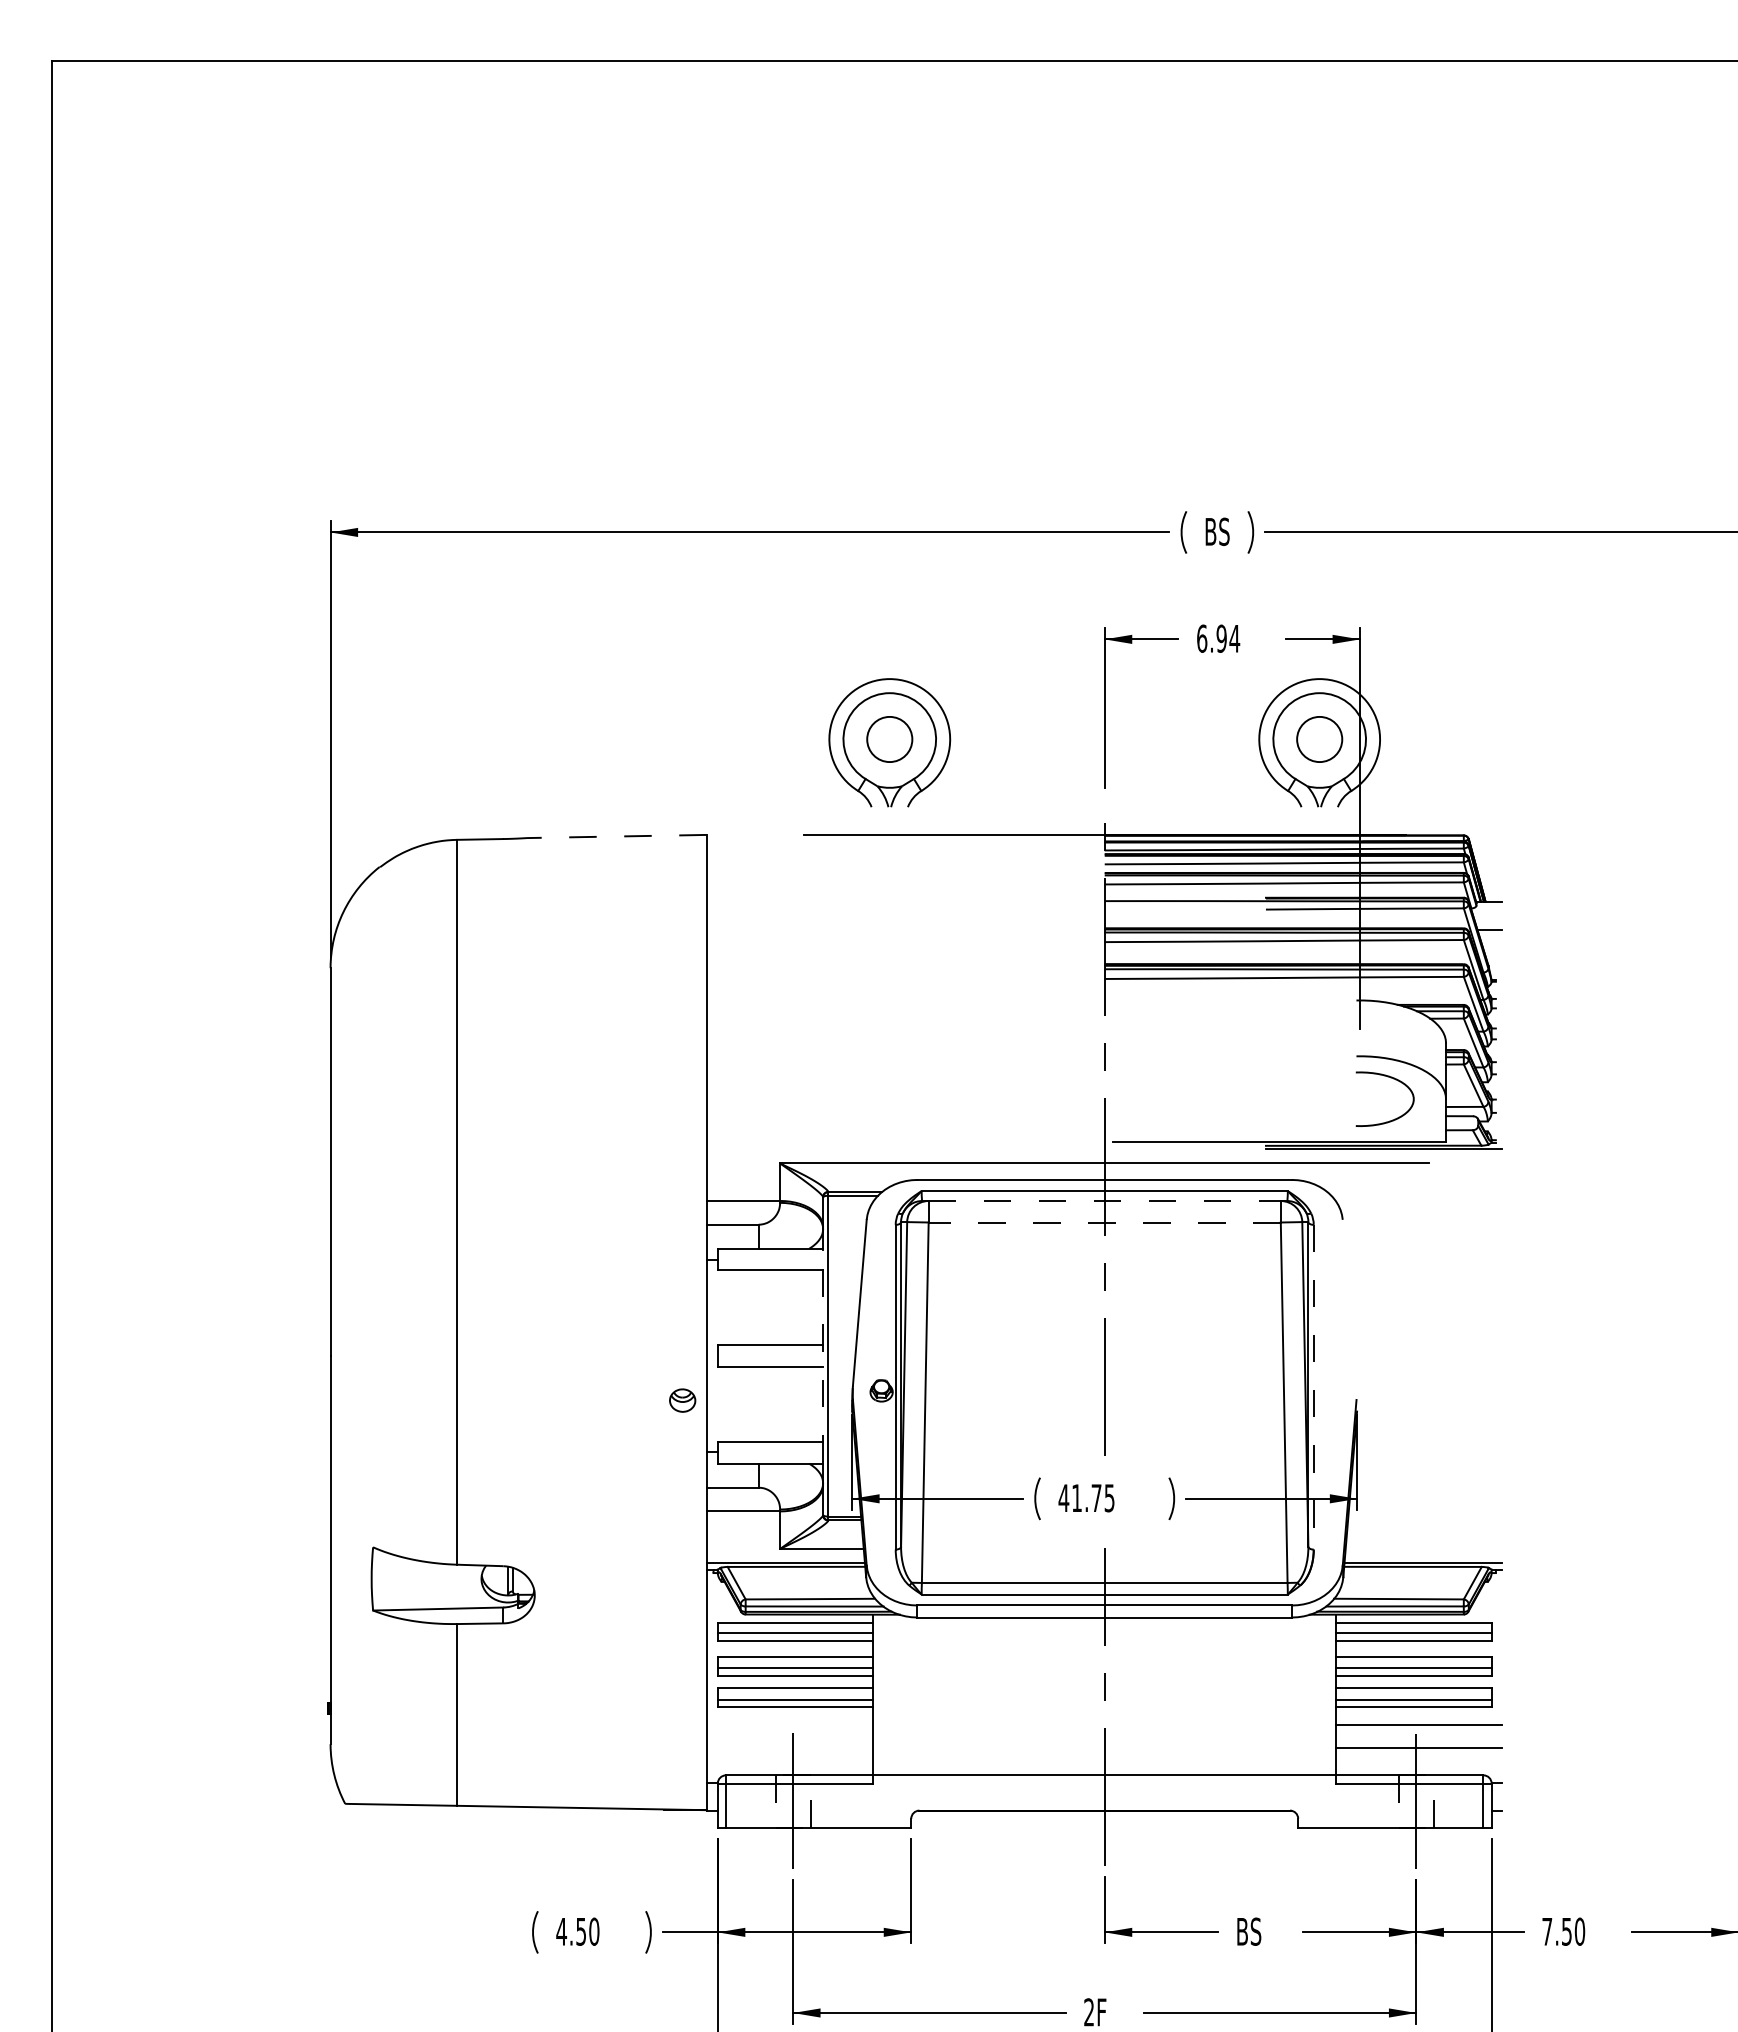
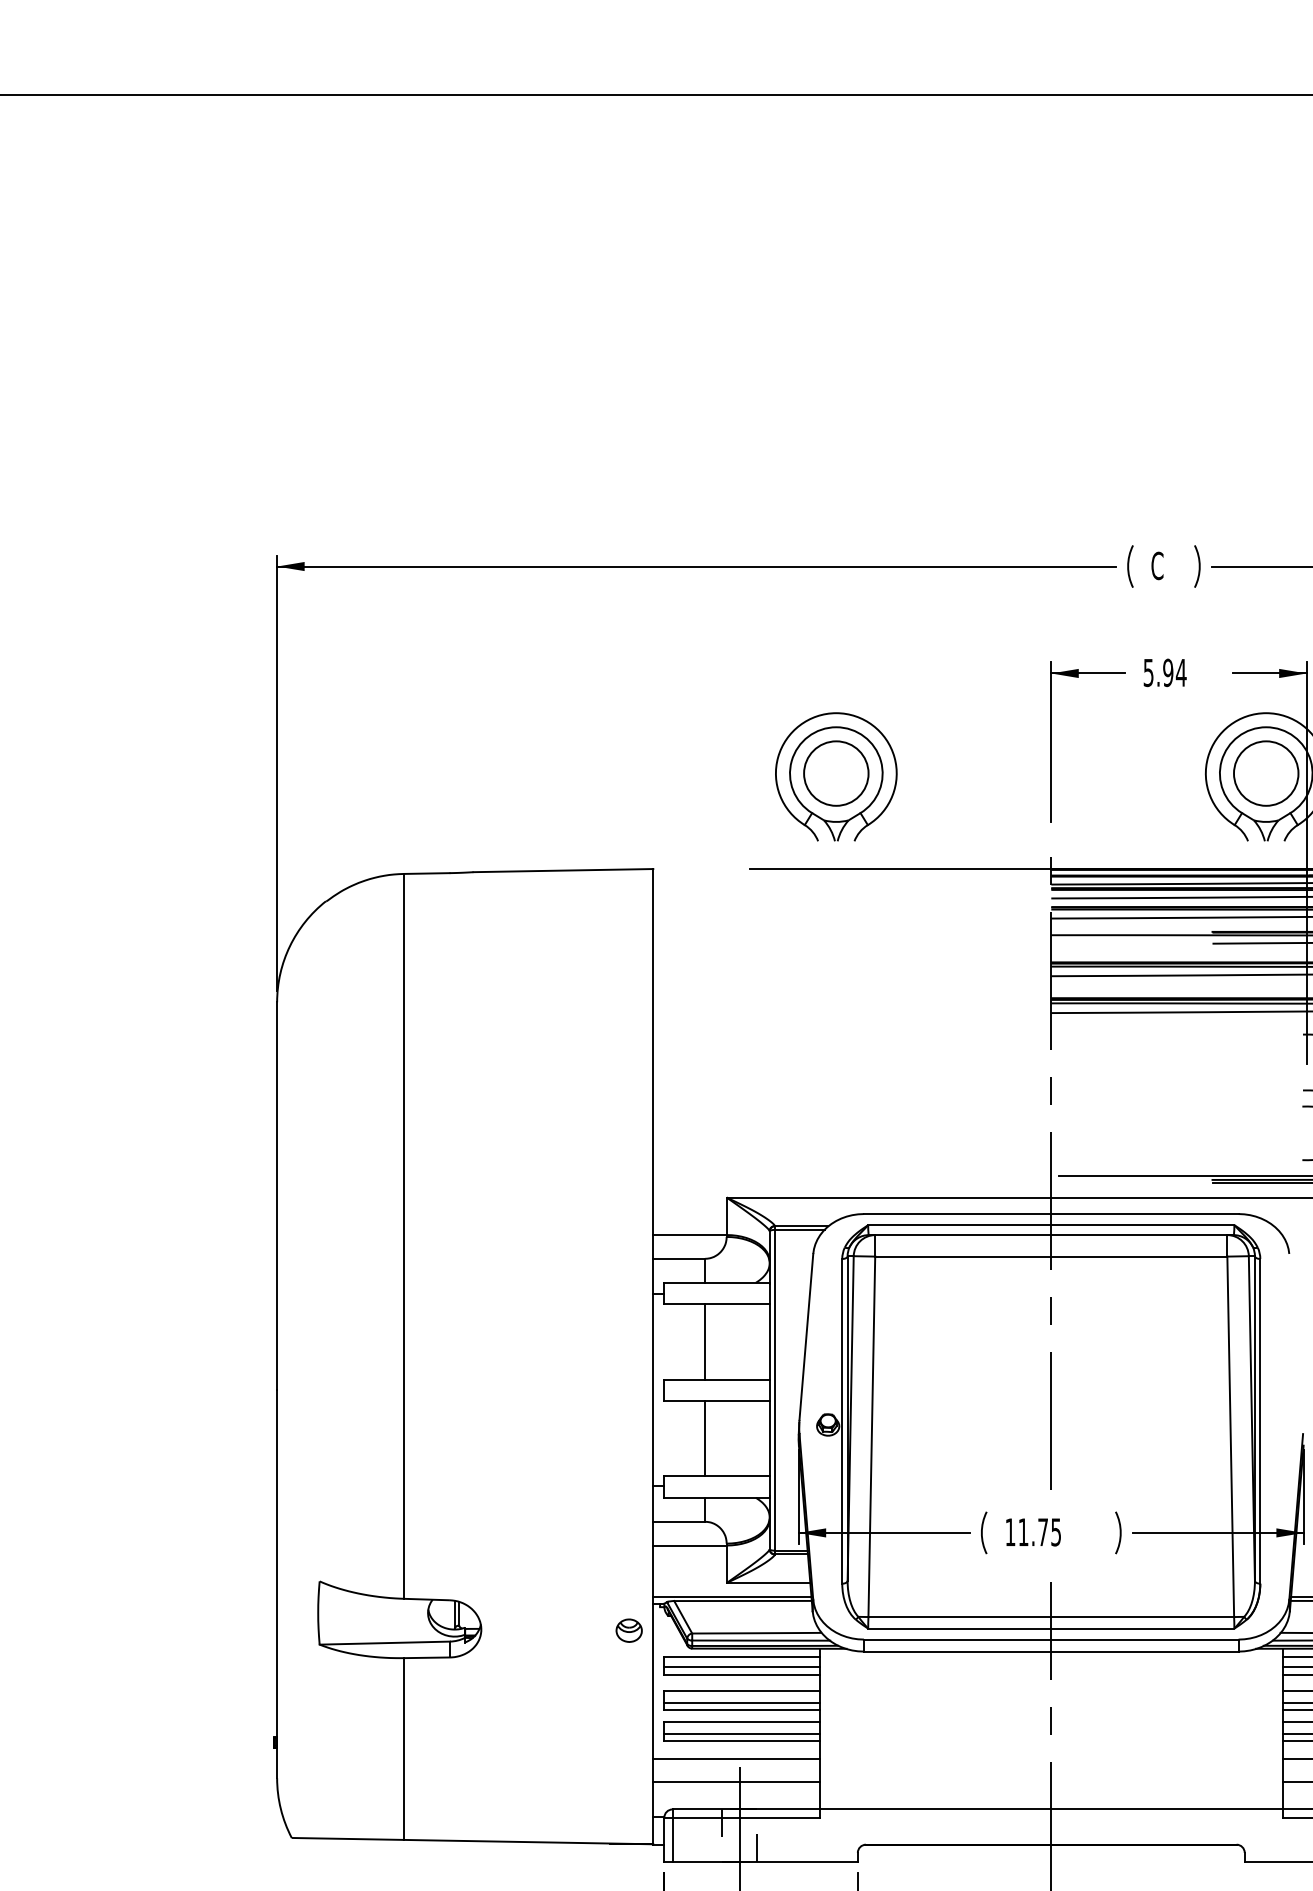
text: (1217, 531) -> (1164, 565), BS -> C
text: (1202, 638) -> (1149, 672), 6.94 -> 5.94
circle: (889, 739) -> (836, 773), size x1.43
circle: (1319, 739) -> (1266, 773), size x1.43
line: (616, 836) -> (563, 870), dashed -> solid
line: (1105, 1201) -> (1052, 1235), dashed -> solid
line: (1104, 1222) -> (1051, 1256), dashed -> solid
line: (758, 1307) -> (705, 1341), added
line: (823, 1356) -> (770, 1390), dashed -> solid
line: (1313, 1387) -> (1260, 1421), dashed -> solid
part: (682, 1400) -> (629, 1630), moved
line: (758, 1404) -> (705, 1438), added
text: (1063, 1497) -> (1010, 1531), 41.75 -> 11.75
line: (789, 1724) -> (736, 1758), added
line: (789, 1747) -> (736, 1781), added

